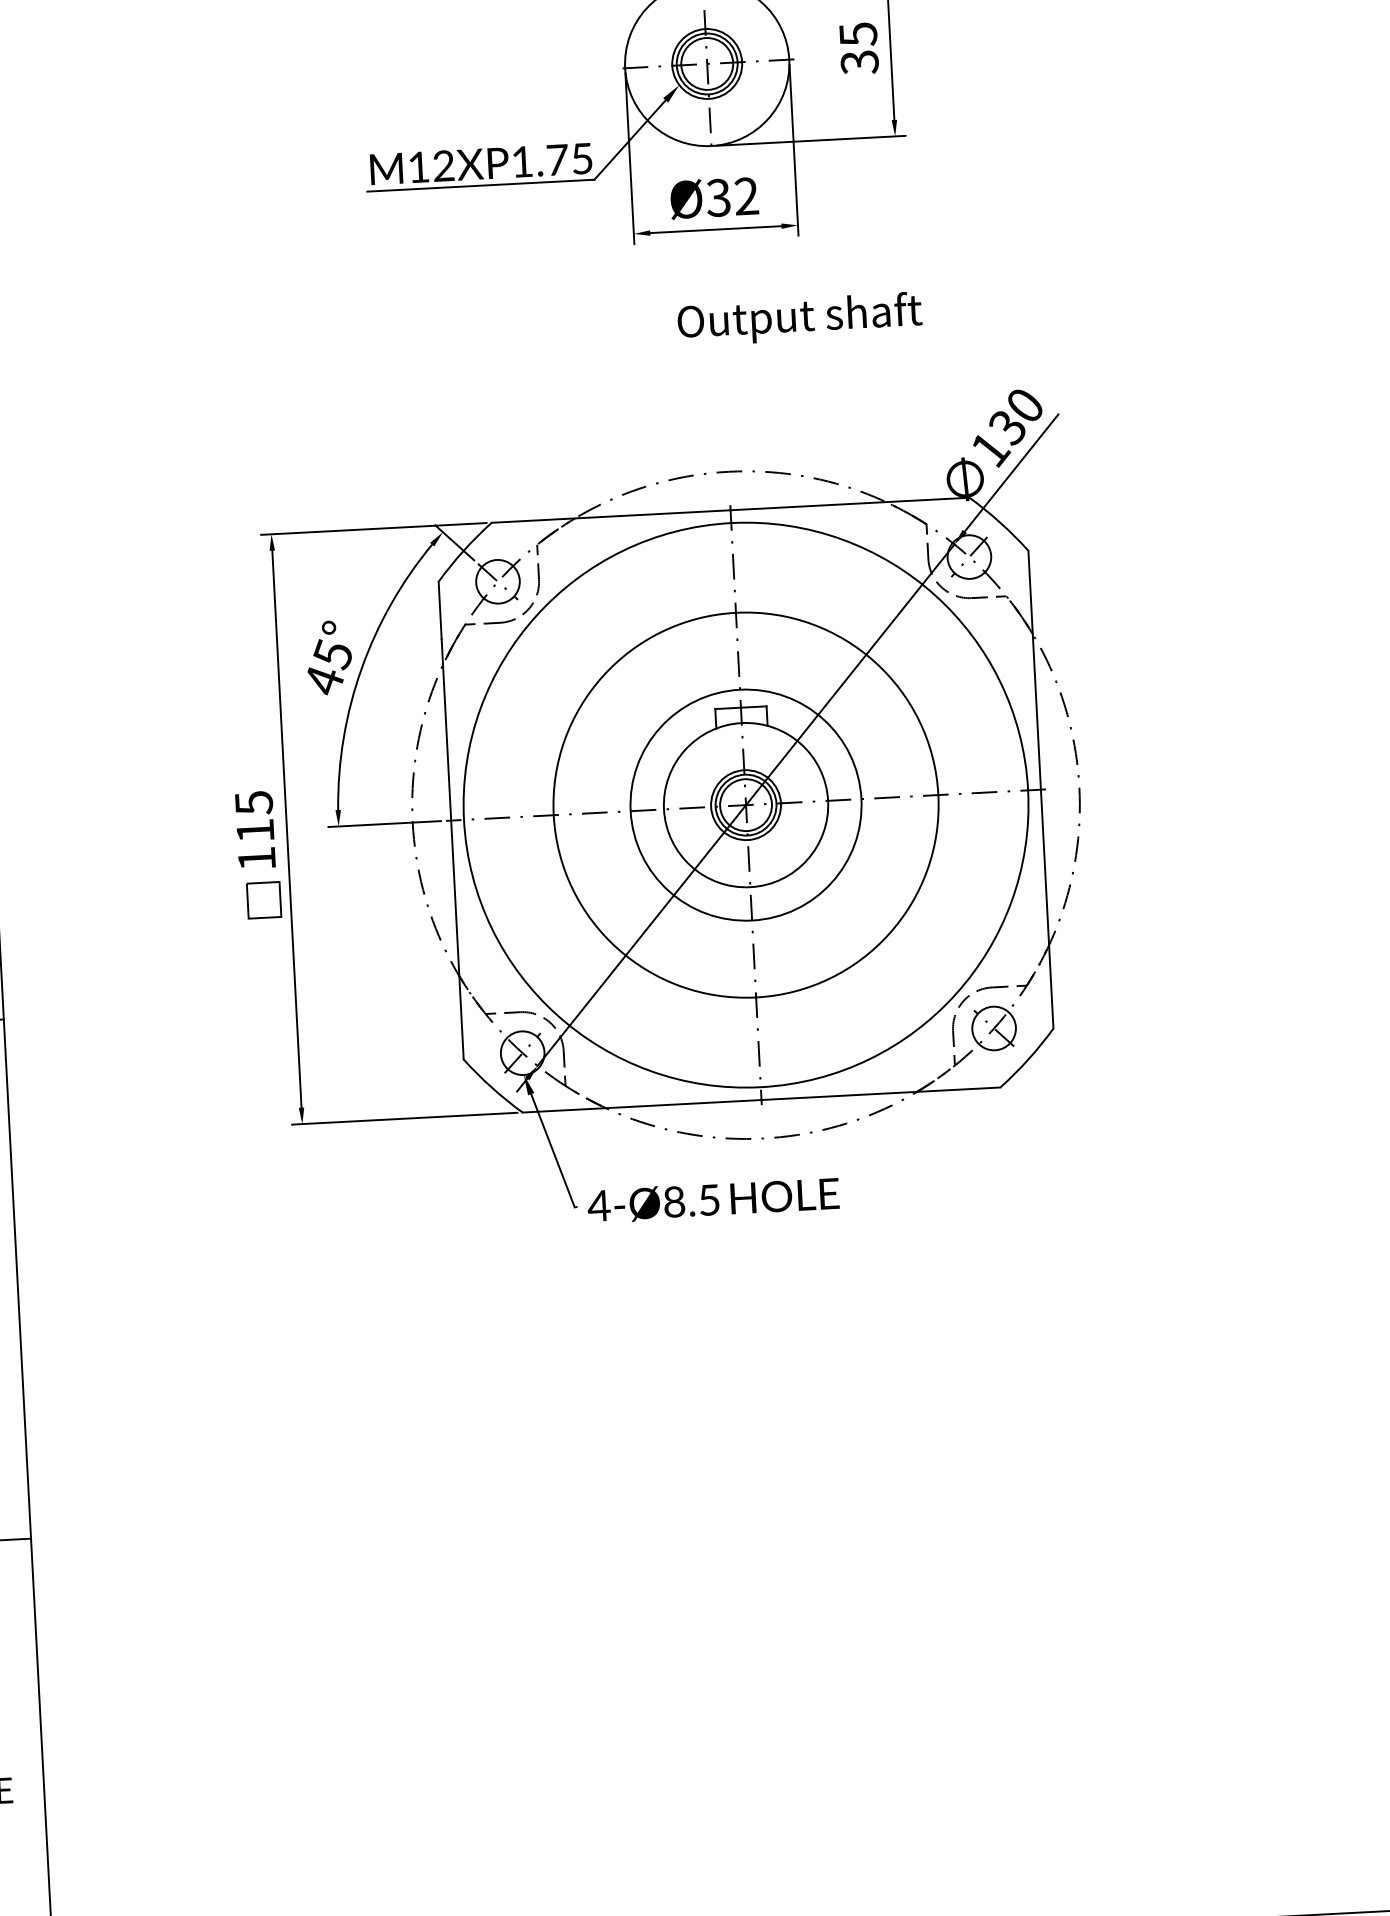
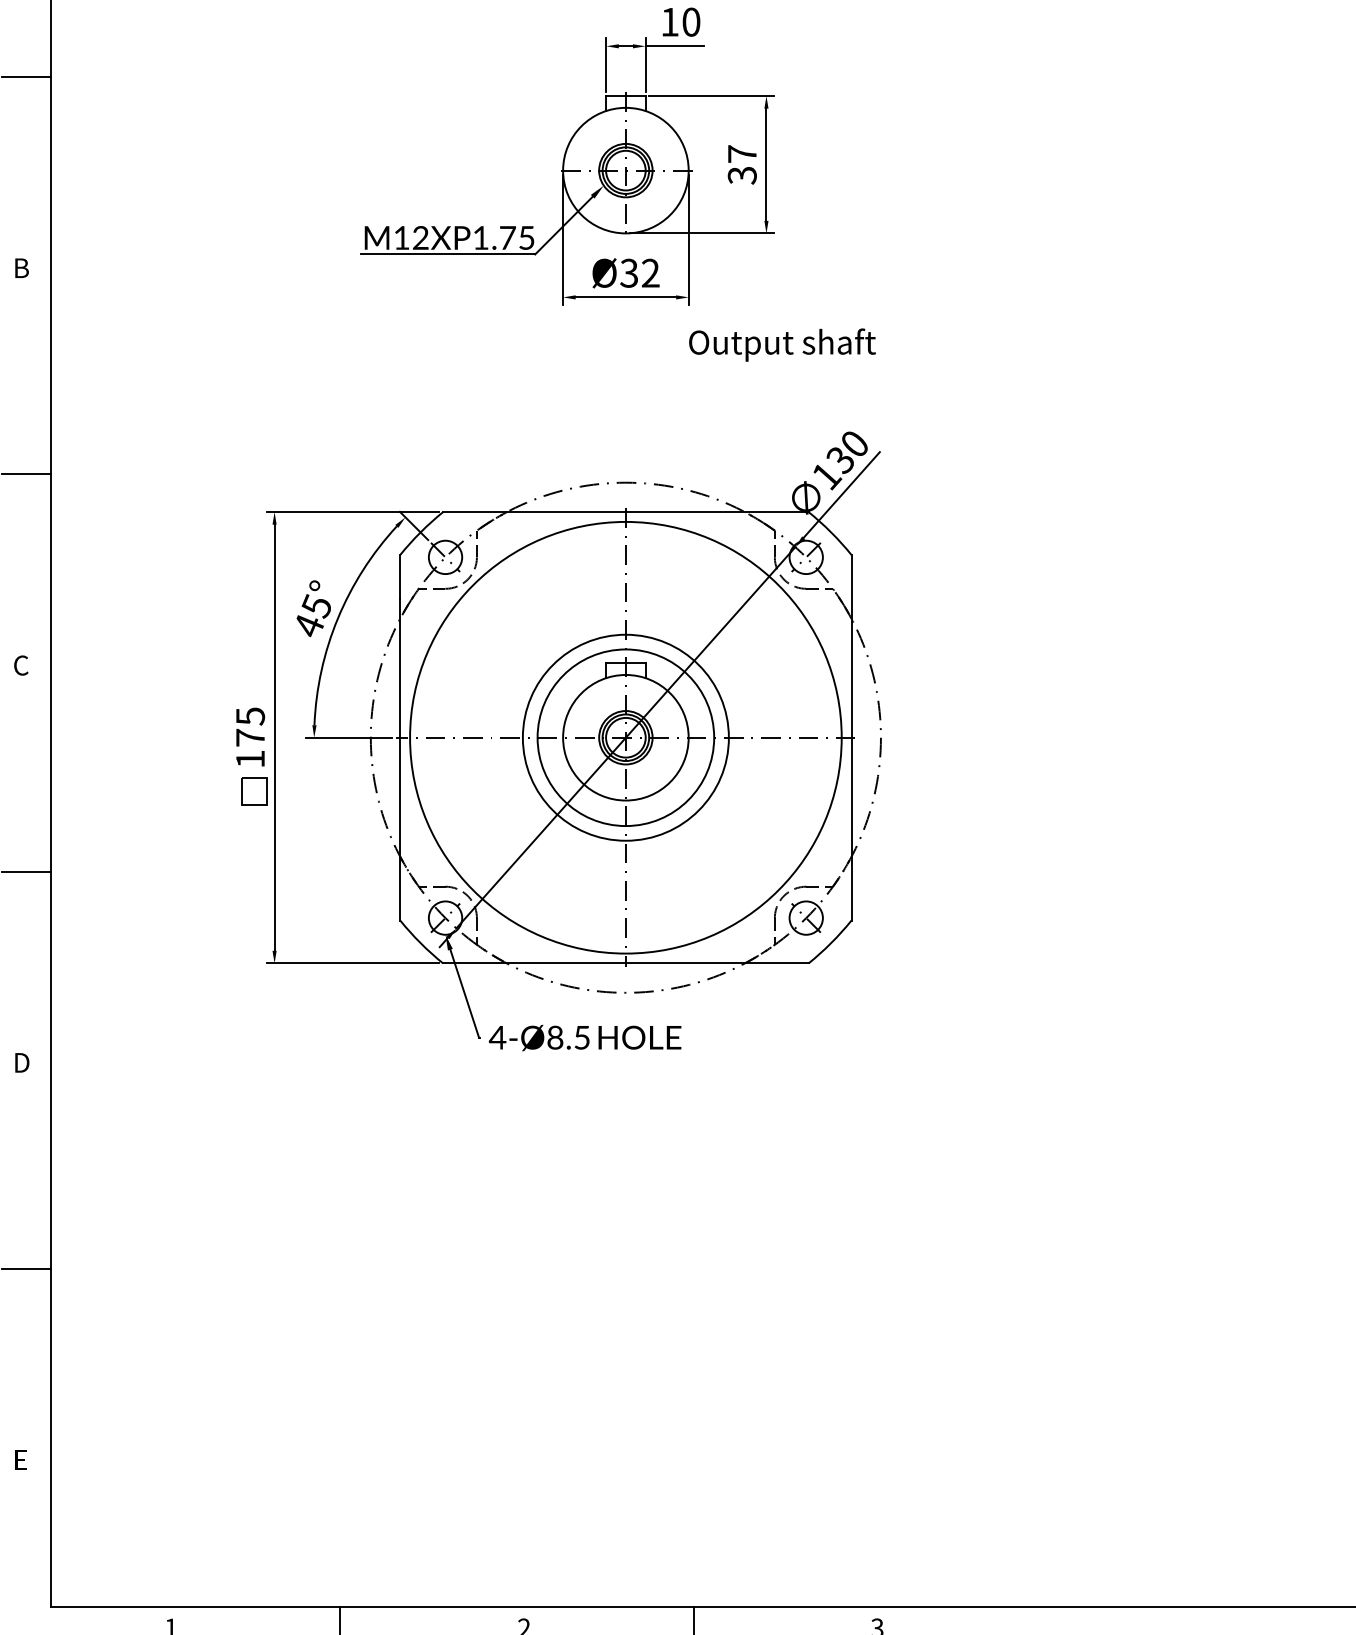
text: (858, 34) -> (742, 154), 35 -> 37
text: (799, 318) -> (782, 344), moved
circle: (745, 804) -> (625, 737), size x0.7
text: (255, 830) -> (250, 737), 115 -> 175

